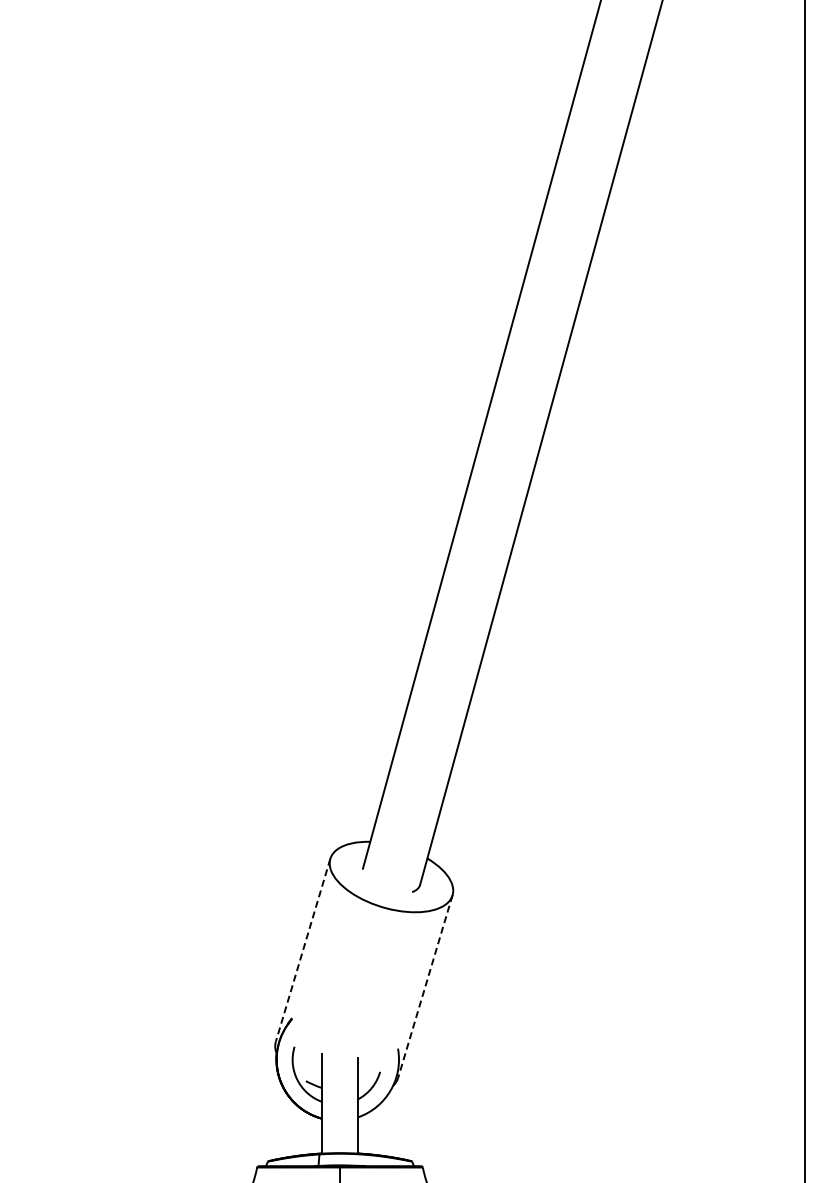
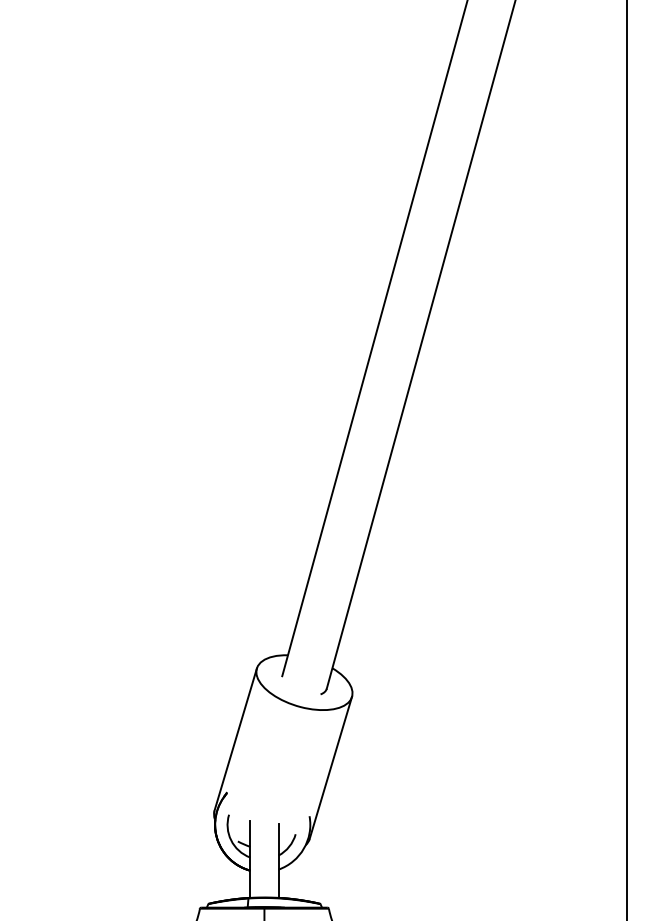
line: (302, 950) -> (235, 739), dashed -> solid
line: (425, 987) -> (330, 768), dashed -> solid

